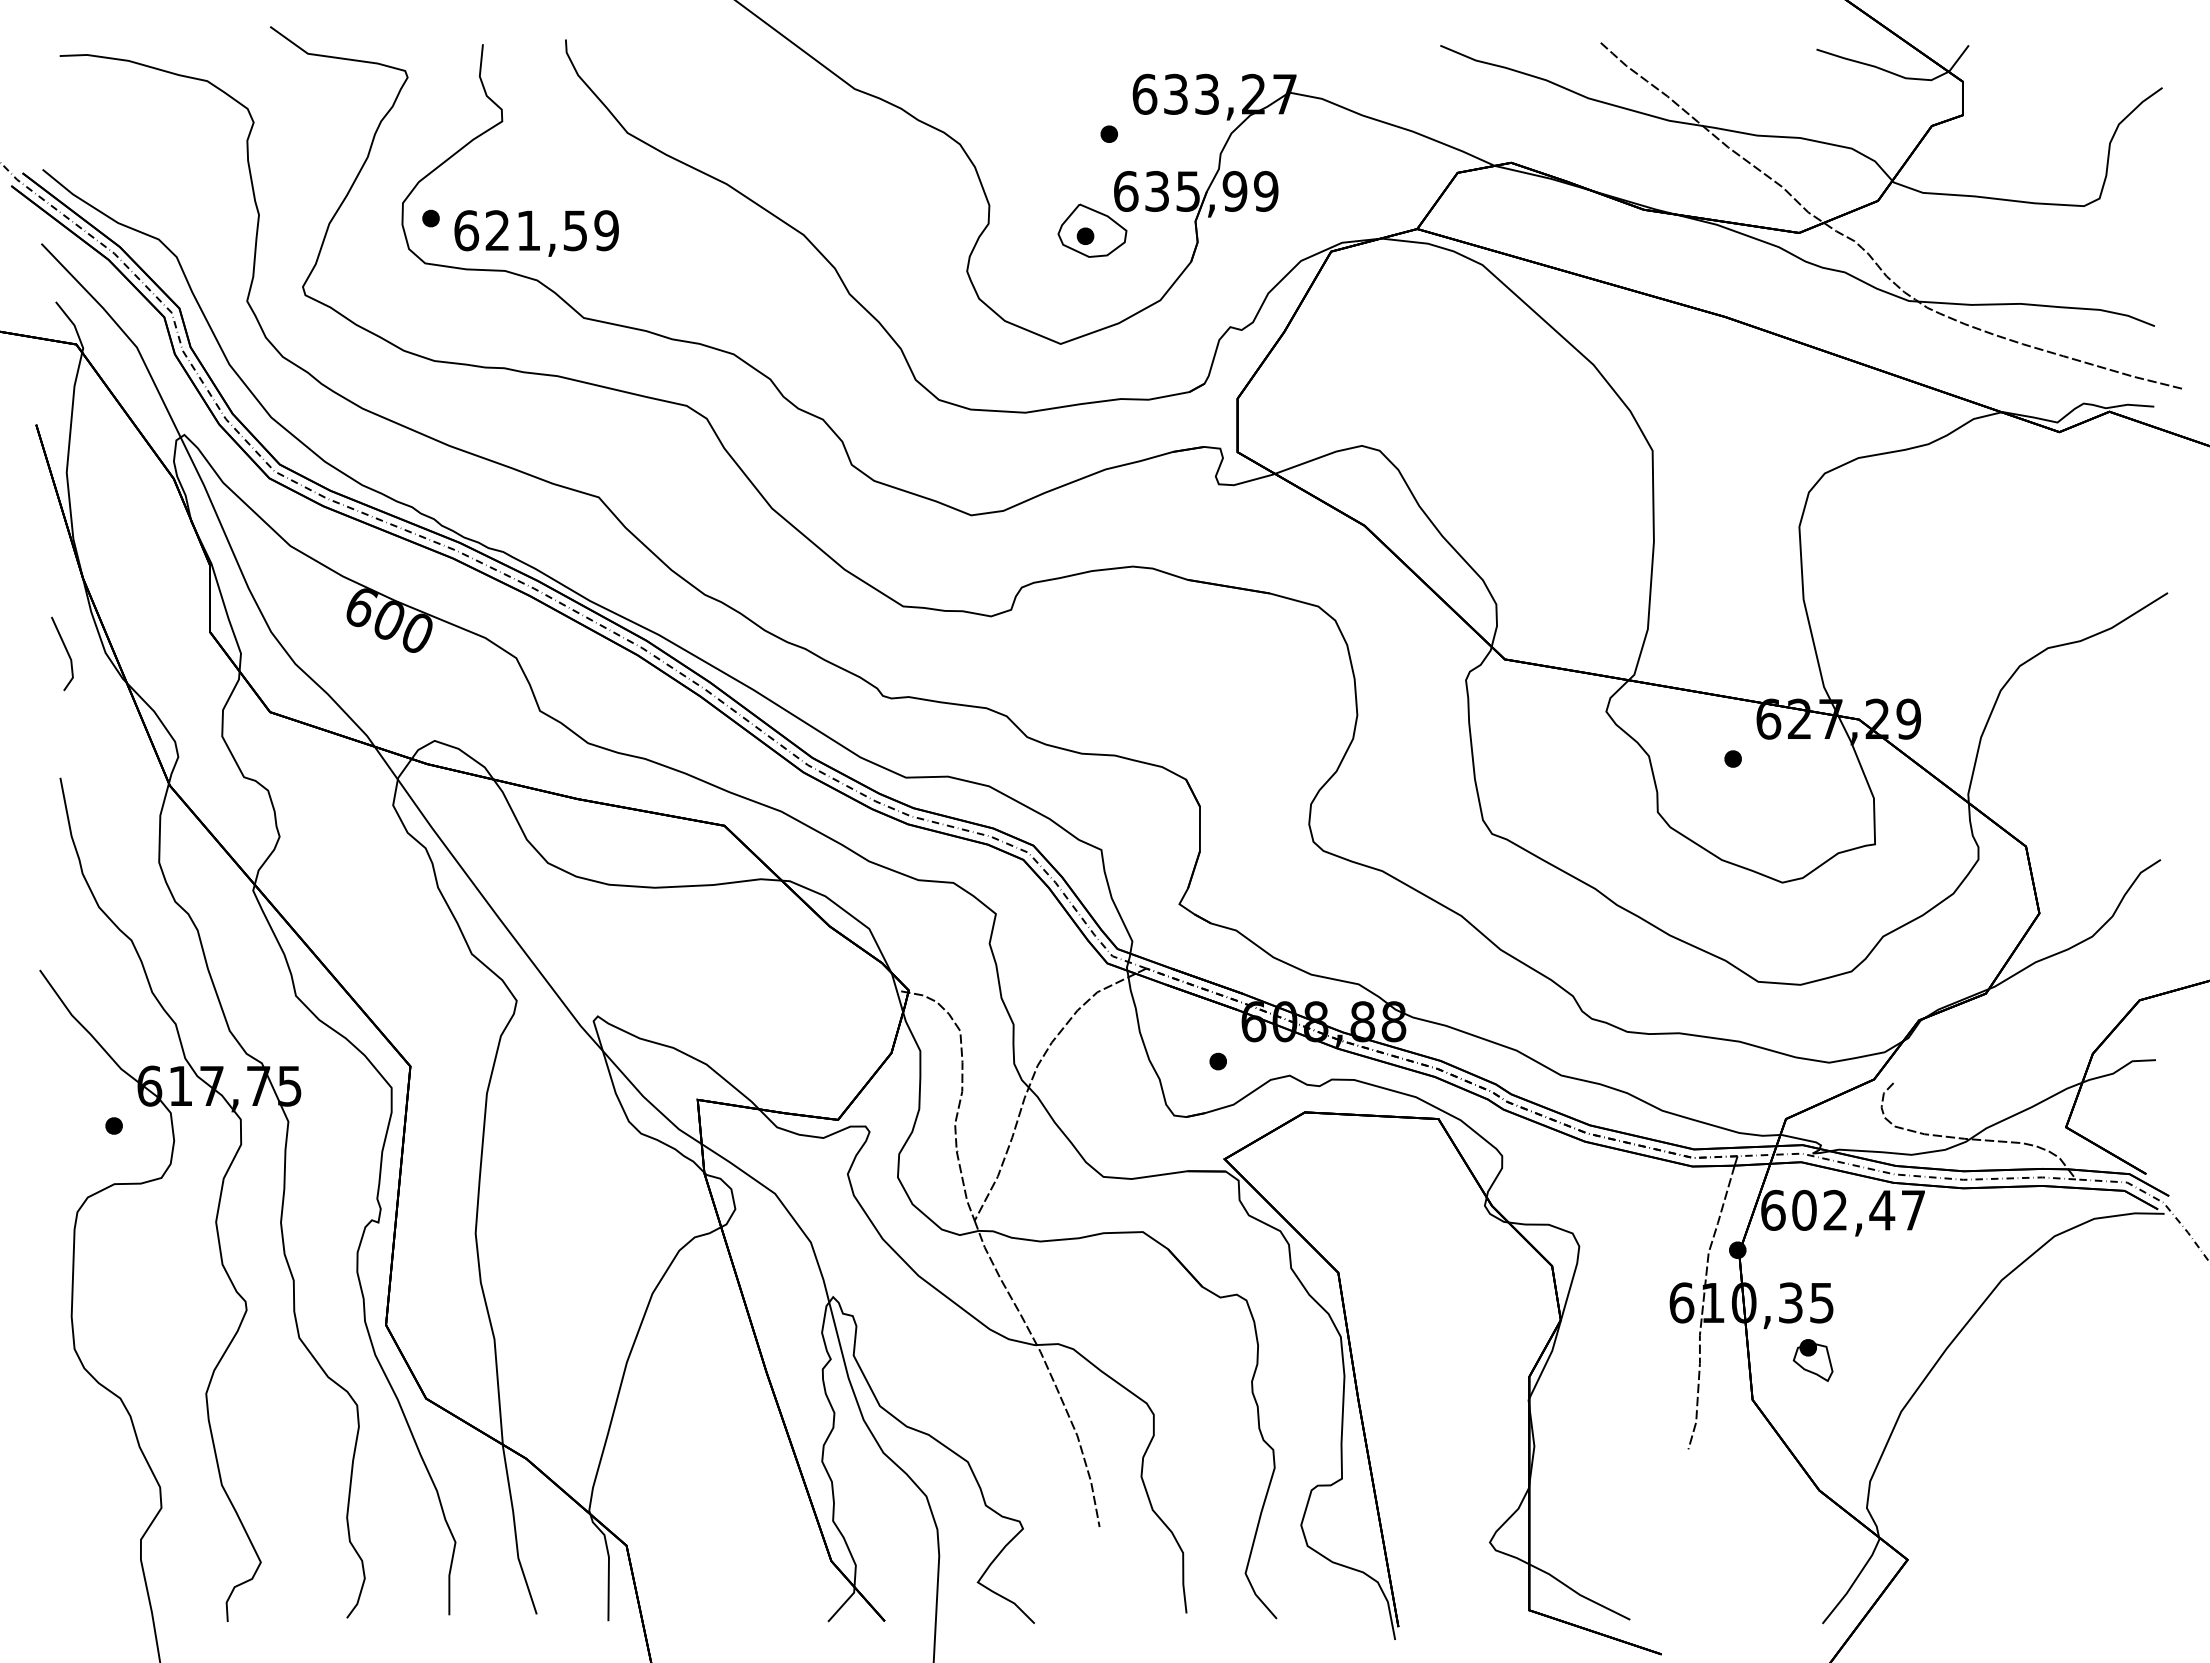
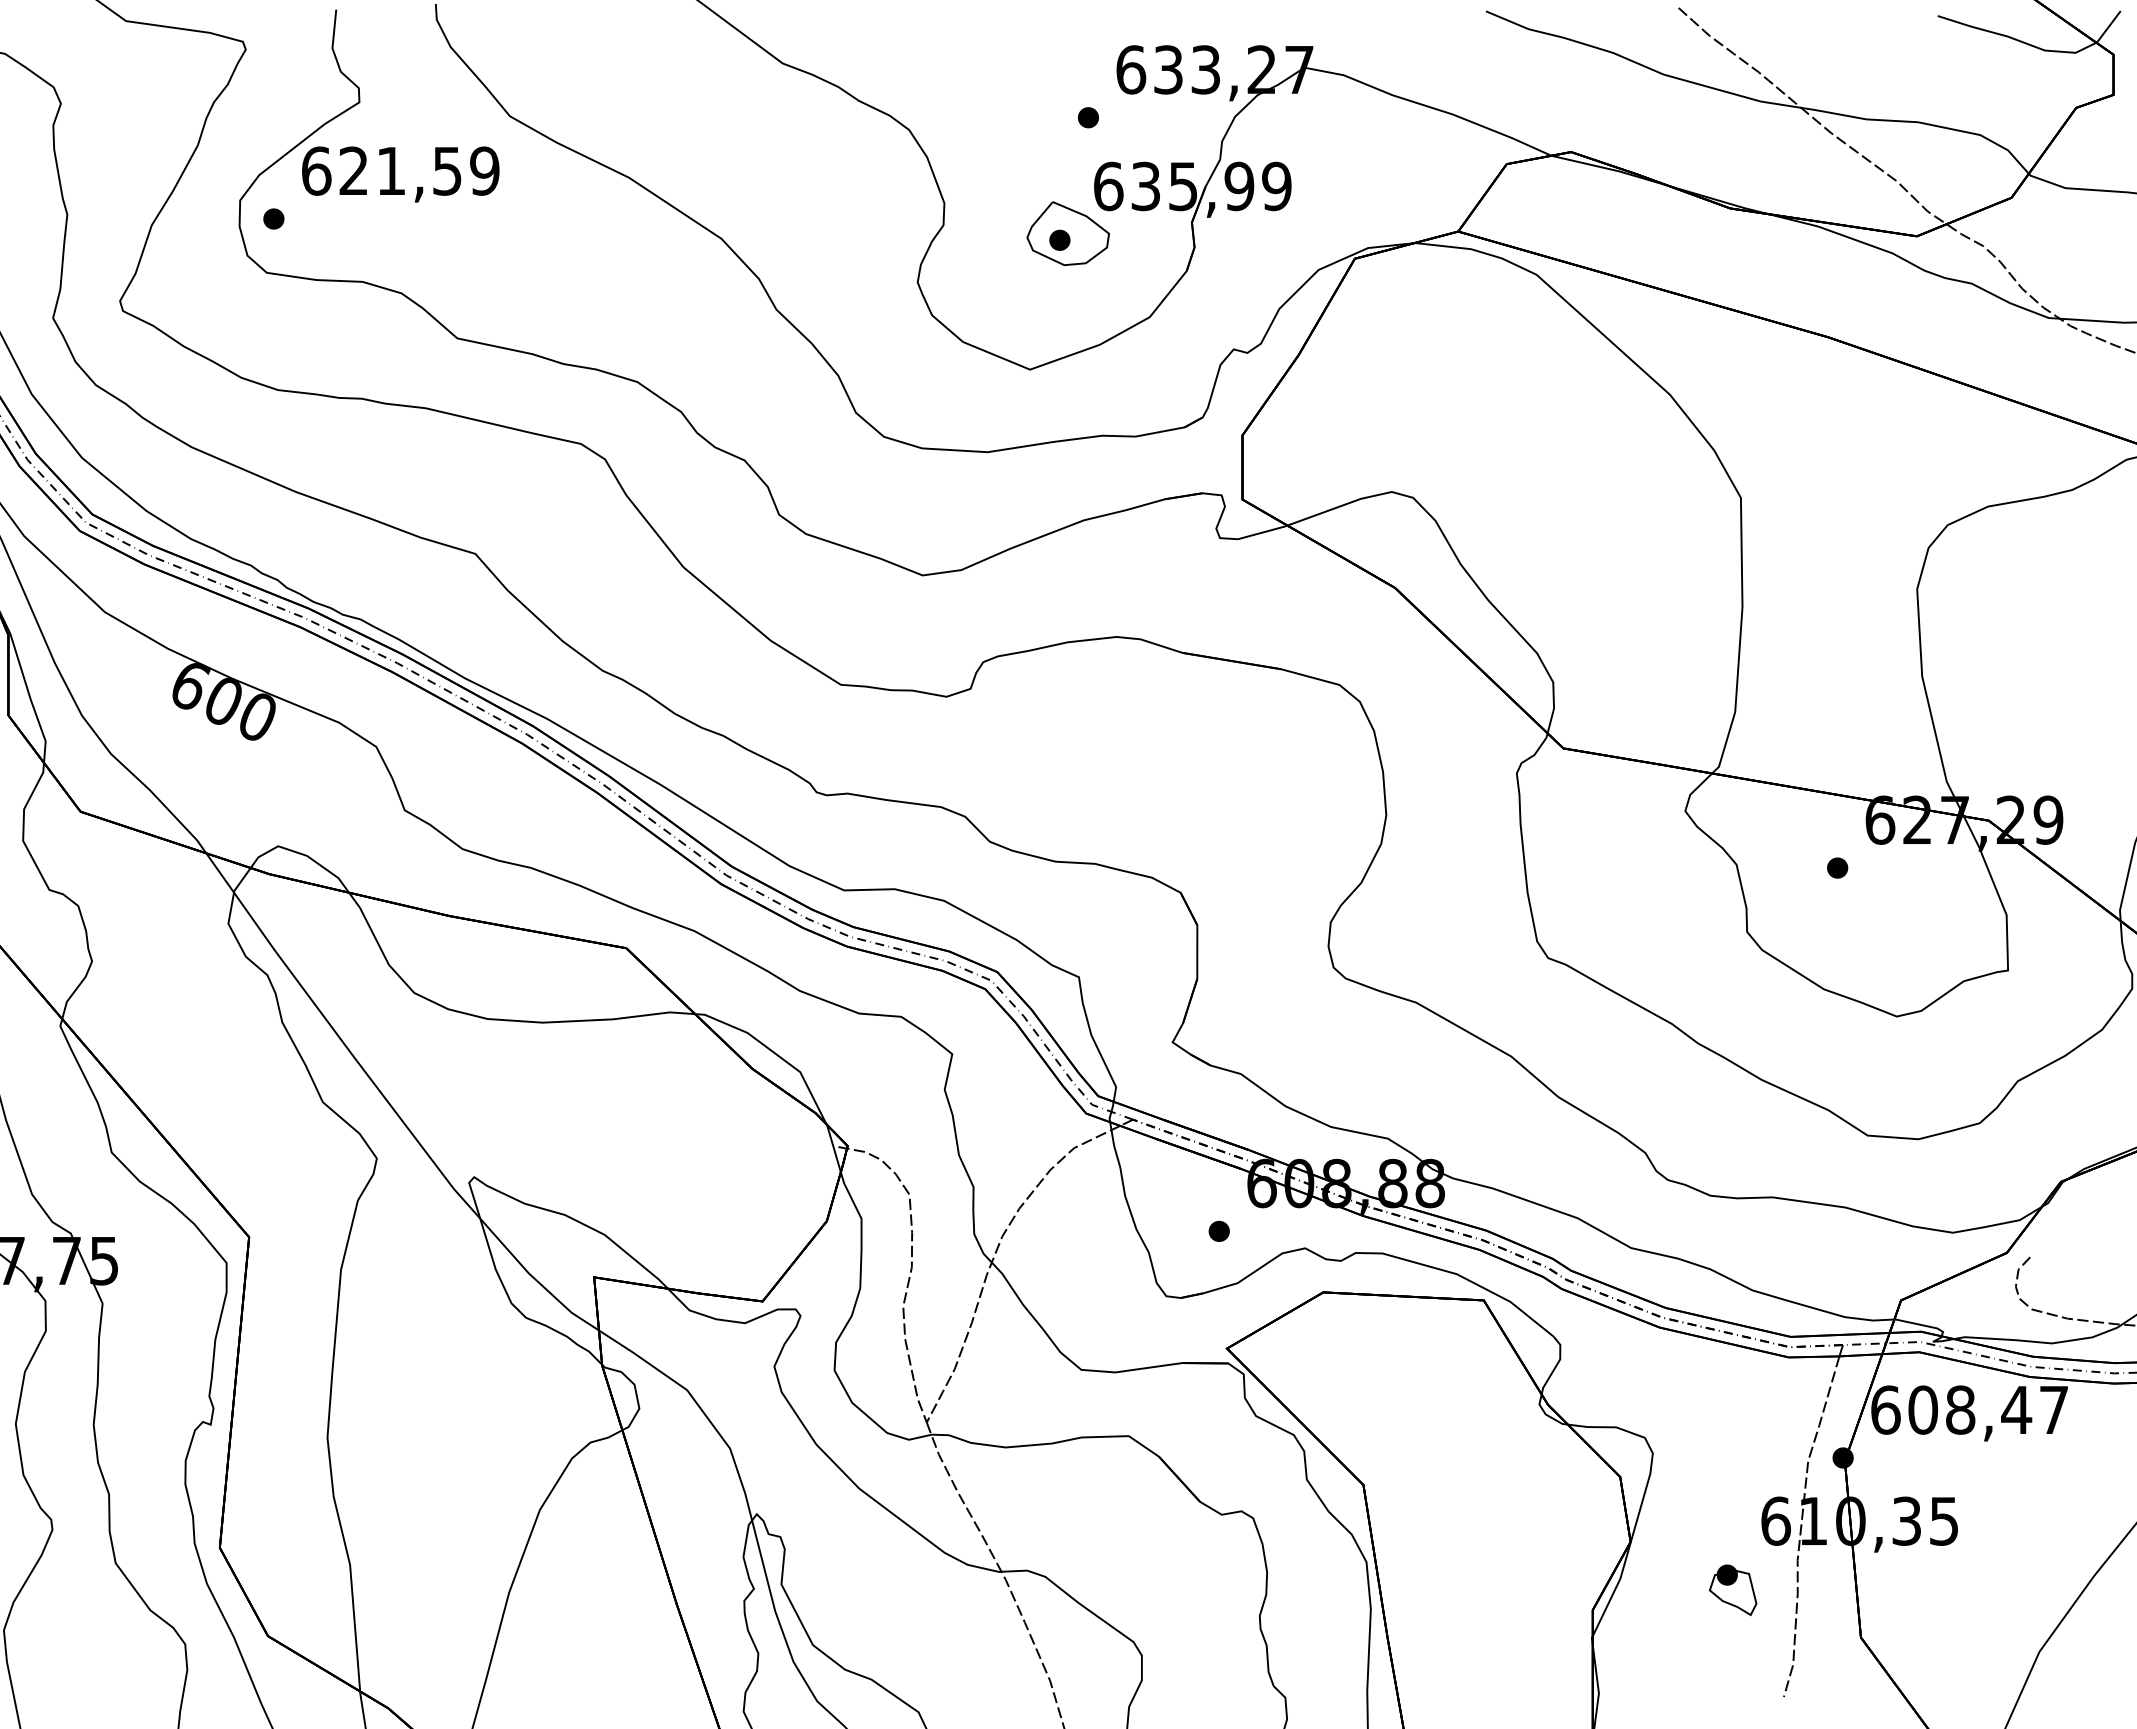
text: (536, 233) -> (400, 174), moved
text: (1835, 1209) -> (1960, 1409), 602,47 -> 608,47
part: (1812, 1360) -> (1732, 1590), moved

